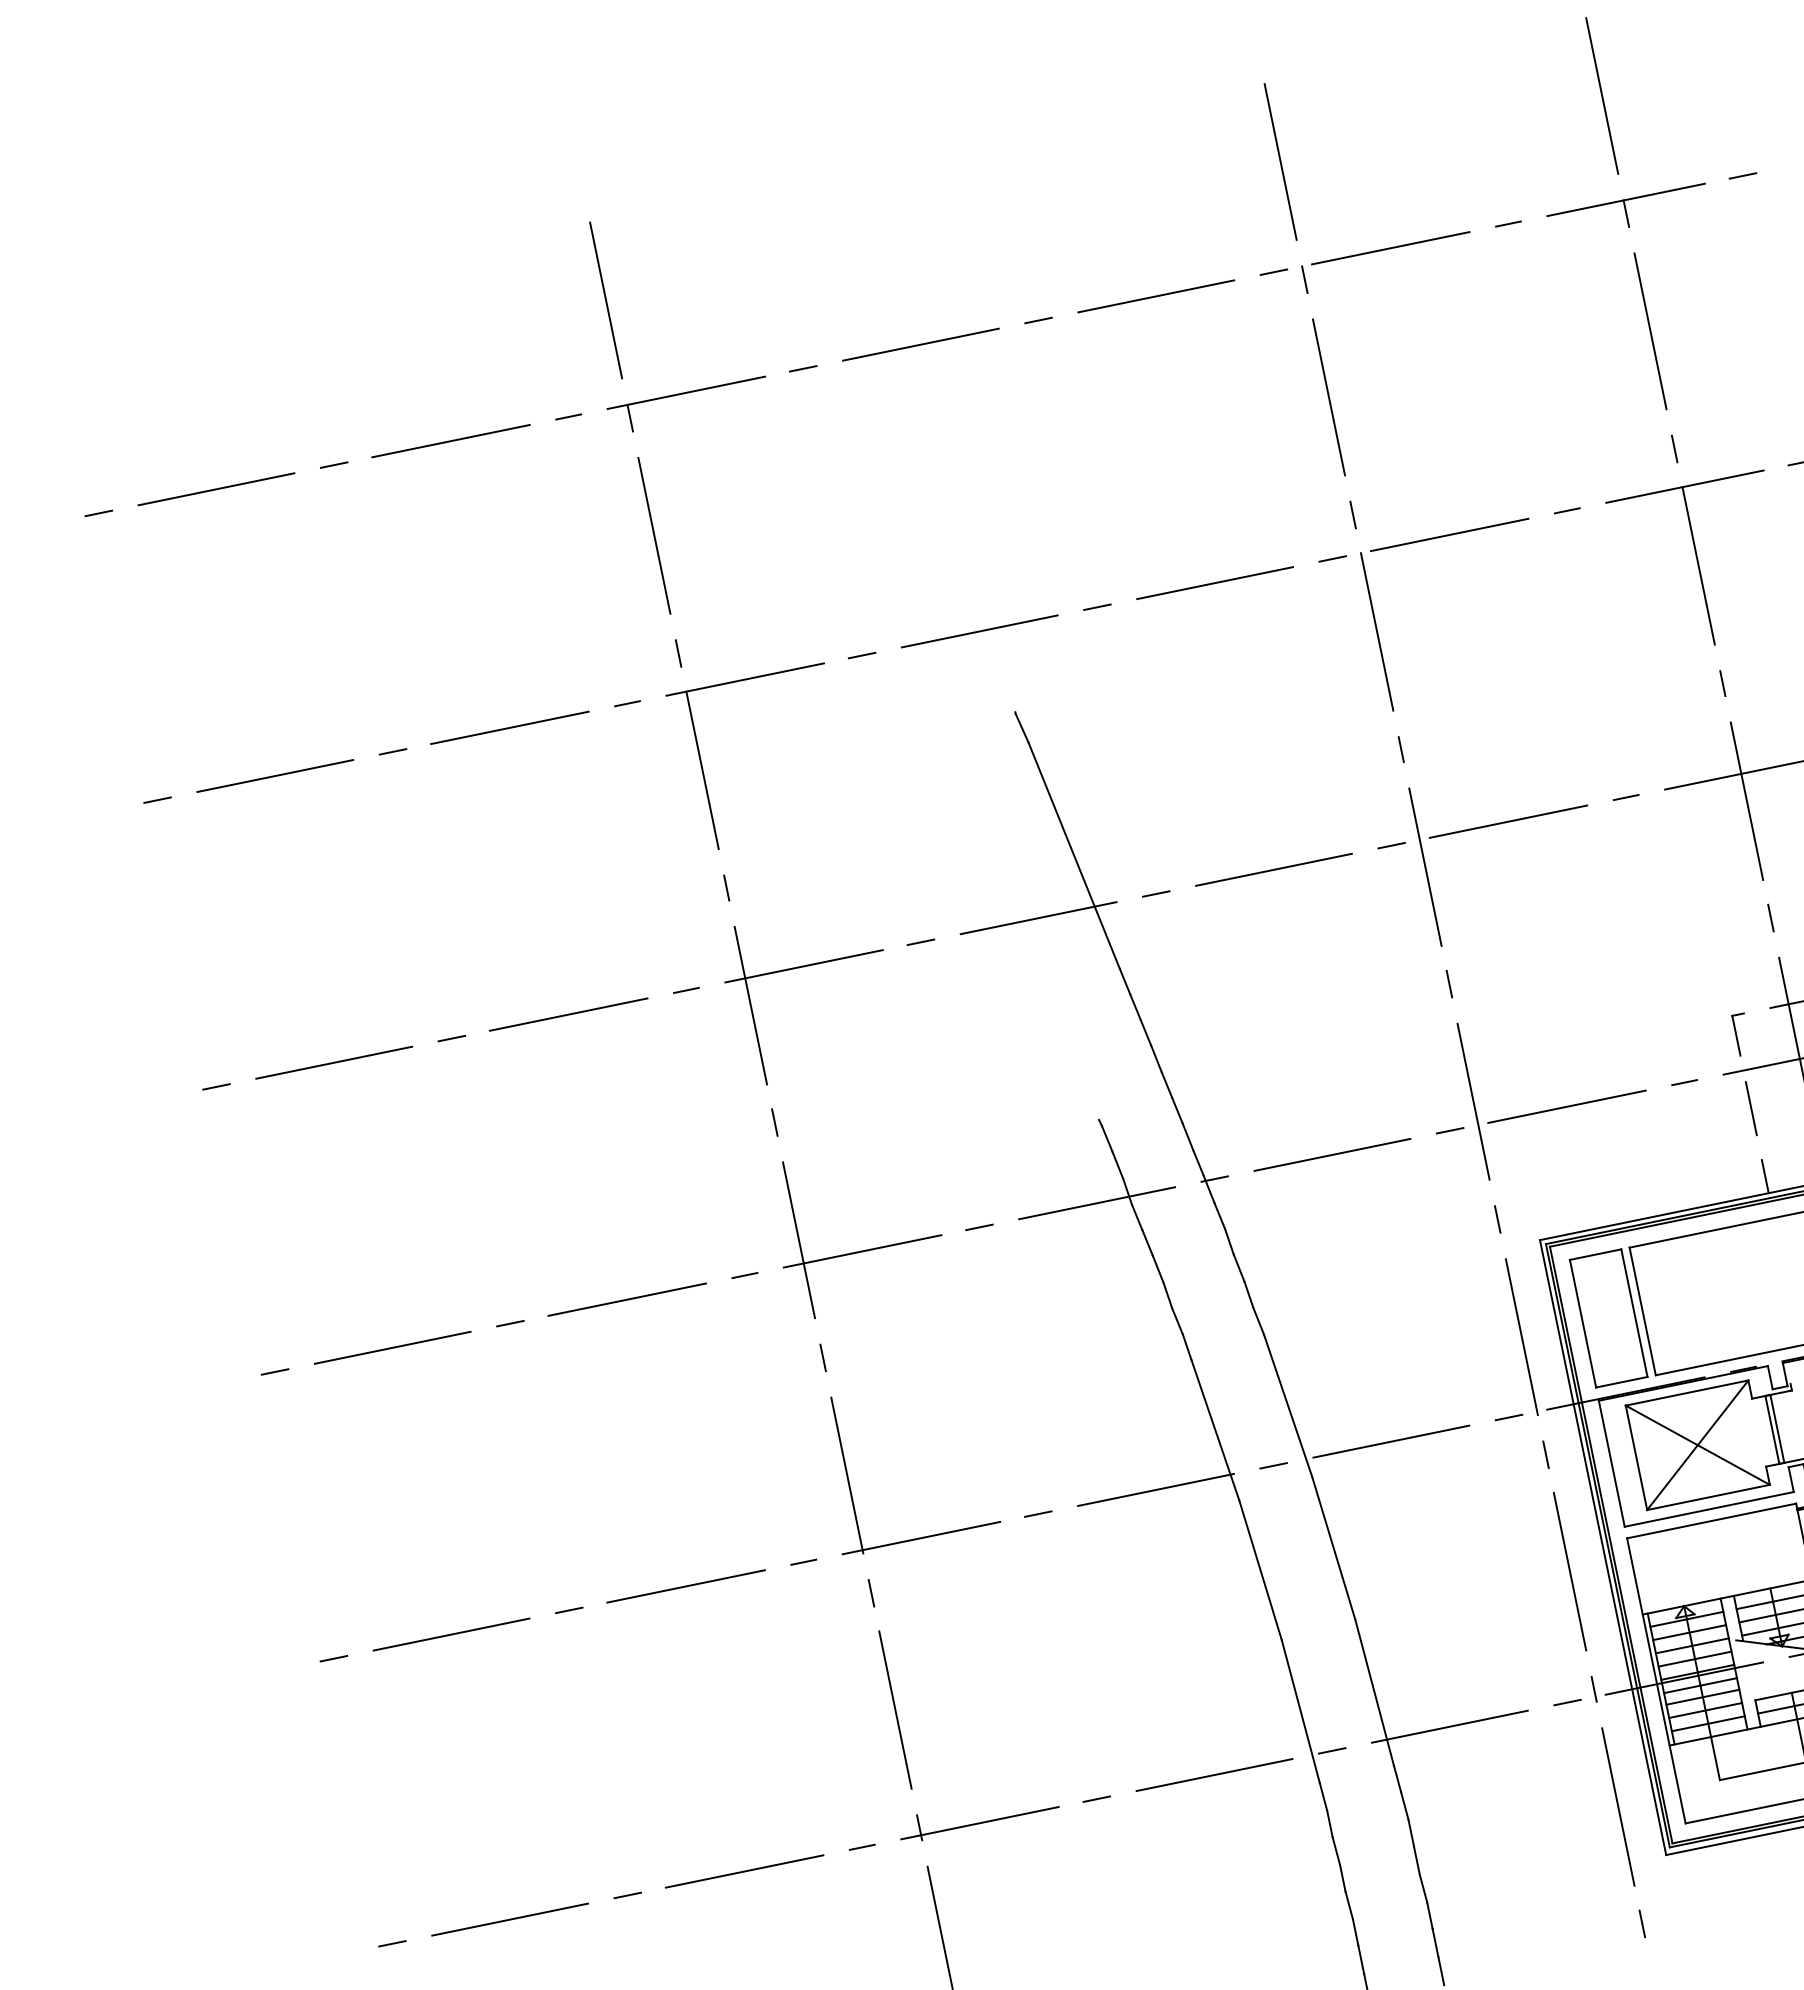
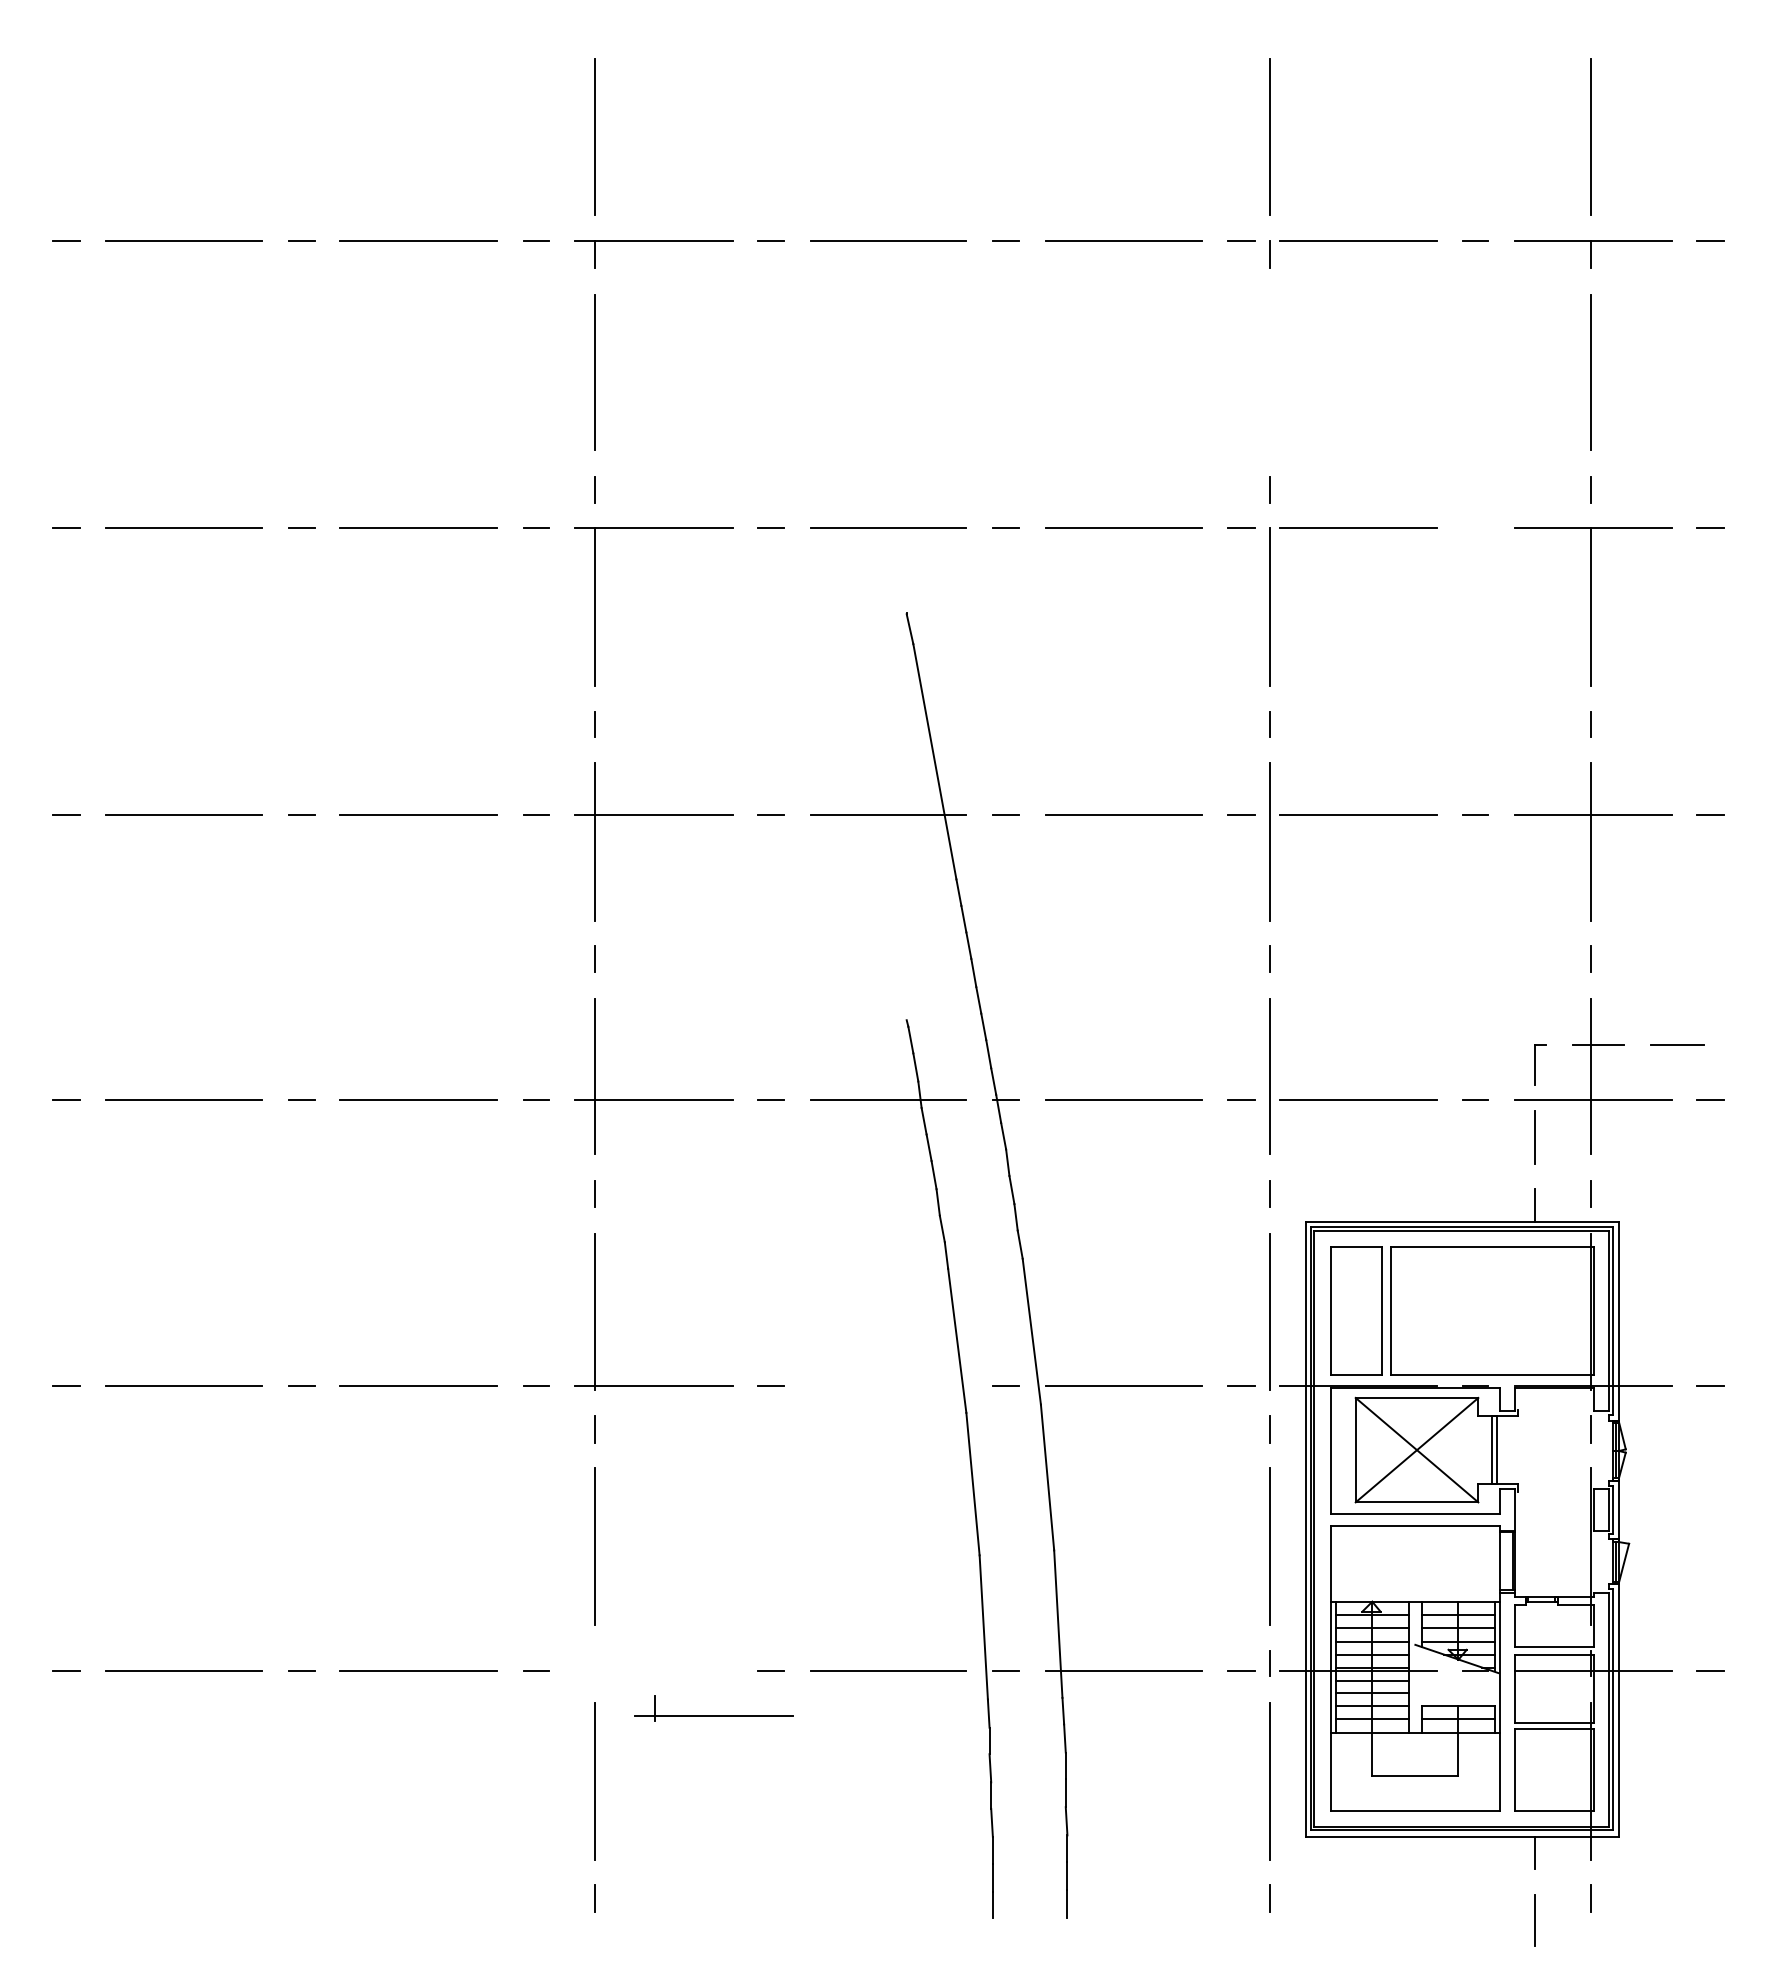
line: (1328, 397) -> (1269, 372), removed
line: (1566, 510) -> (1475, 527), removed
line: (1156, 1490) -> (888, 1386), removed
part: (979, 1822) -> (713, 1715), moved

